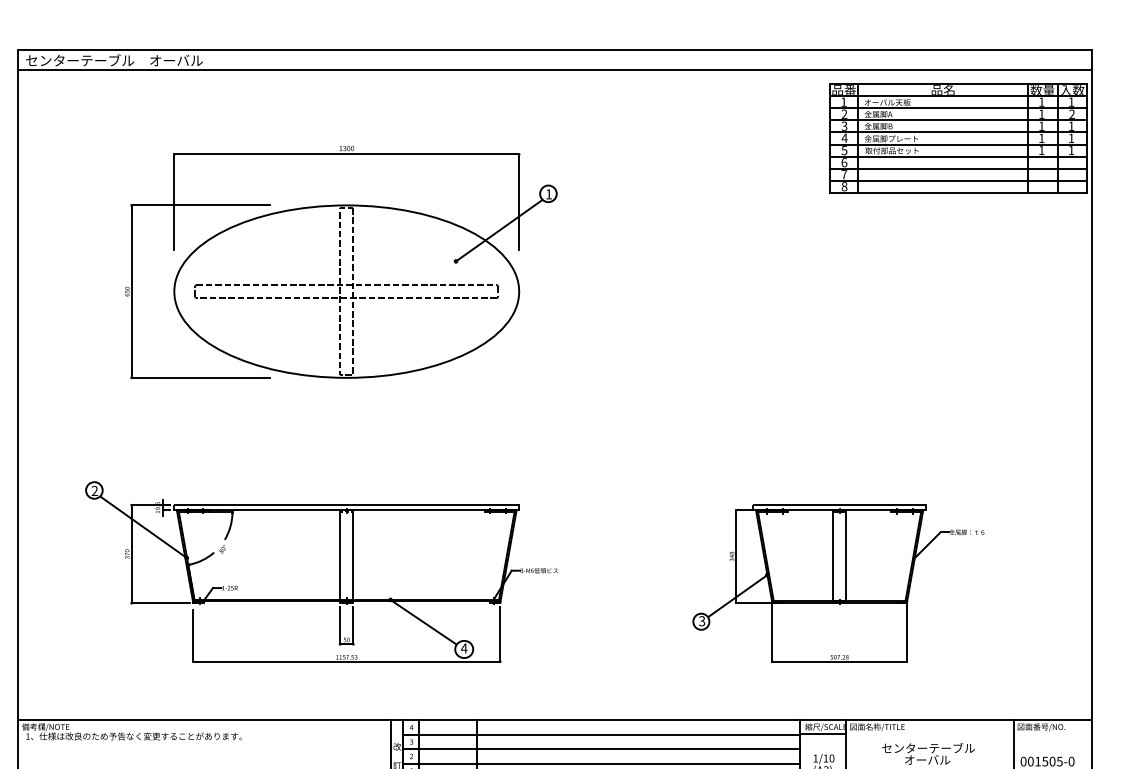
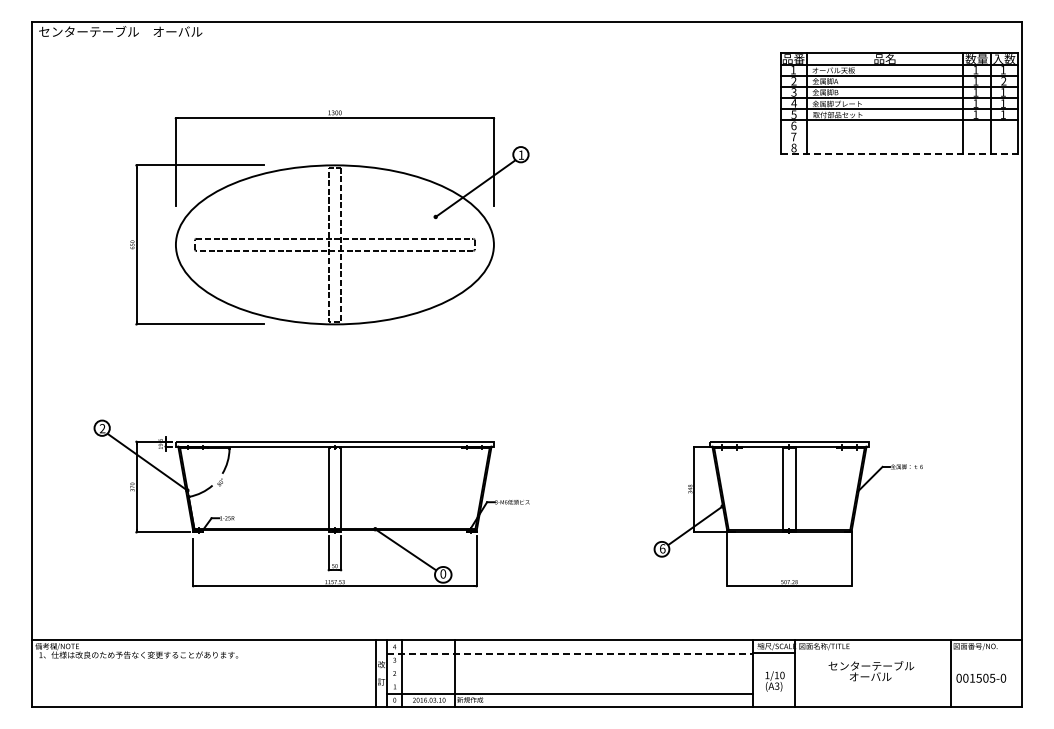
line: (554, 70) -> (526, 40), removed
line: (957, 168) -> (898, 131), removed
line: (957, 180) -> (898, 142), removed
line: (958, 192) -> (899, 153), solid -> dashed
text: (701, 620) -> (662, 548), 3 -> 6
text: (464, 647) -> (443, 573), 4 -> 0
line: (601, 734) -> (569, 653), solid -> dashed
line: (601, 748) -> (569, 666), removed
line: (601, 763) -> (569, 680), removed

